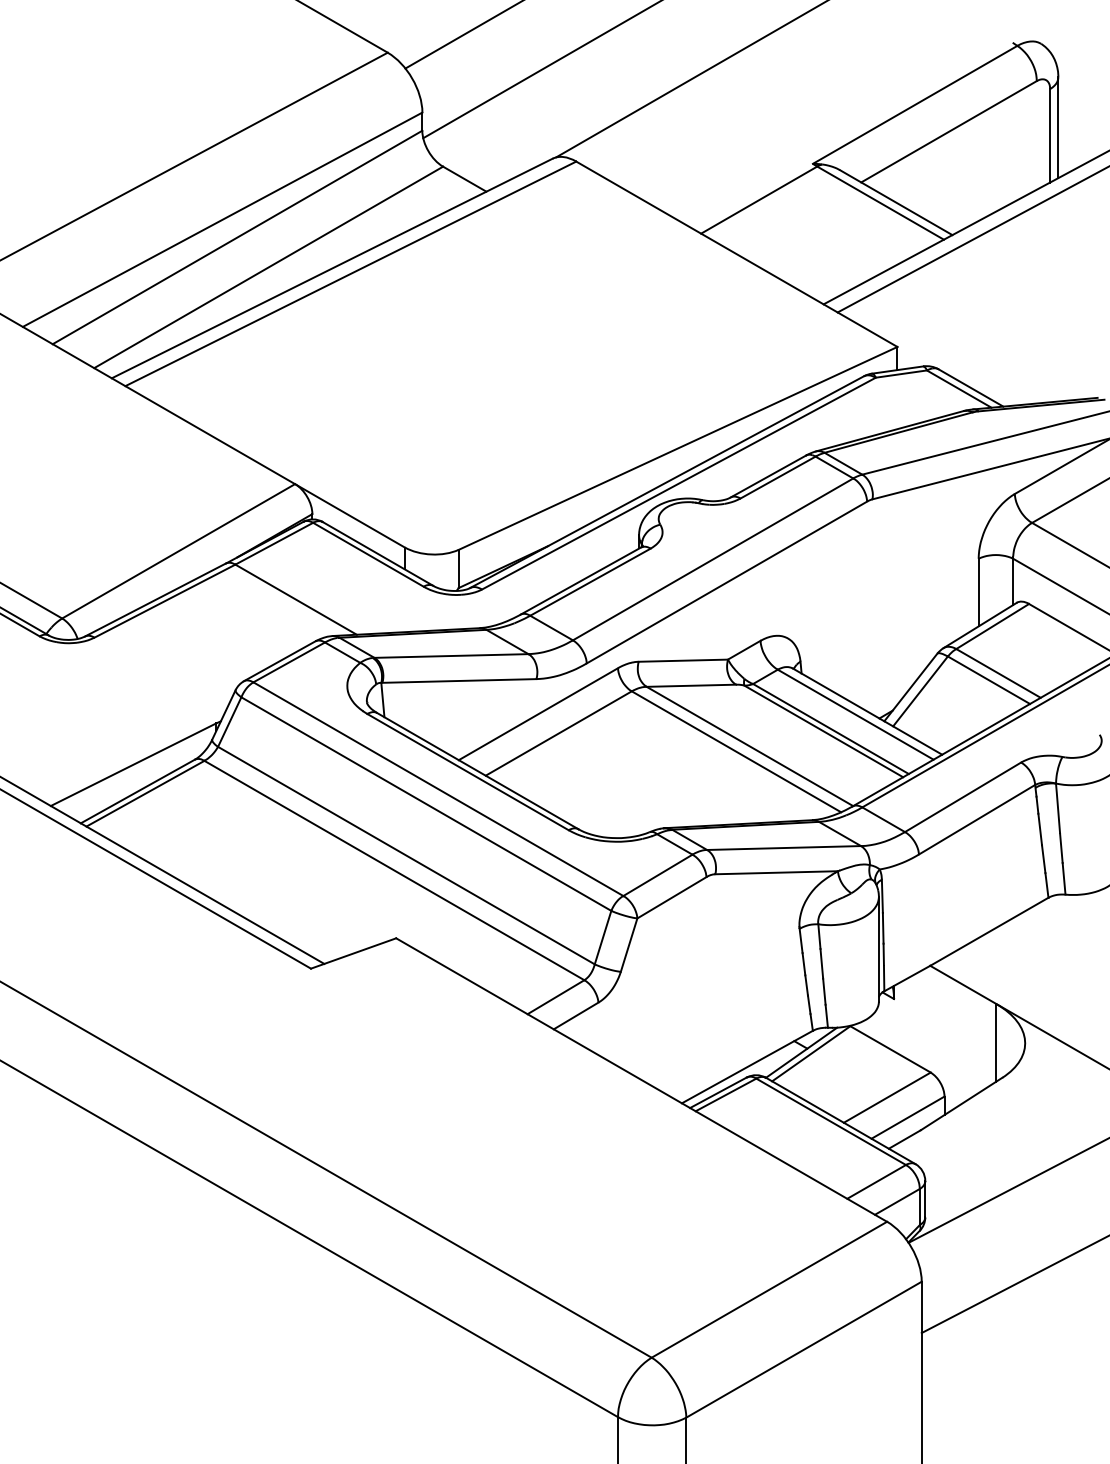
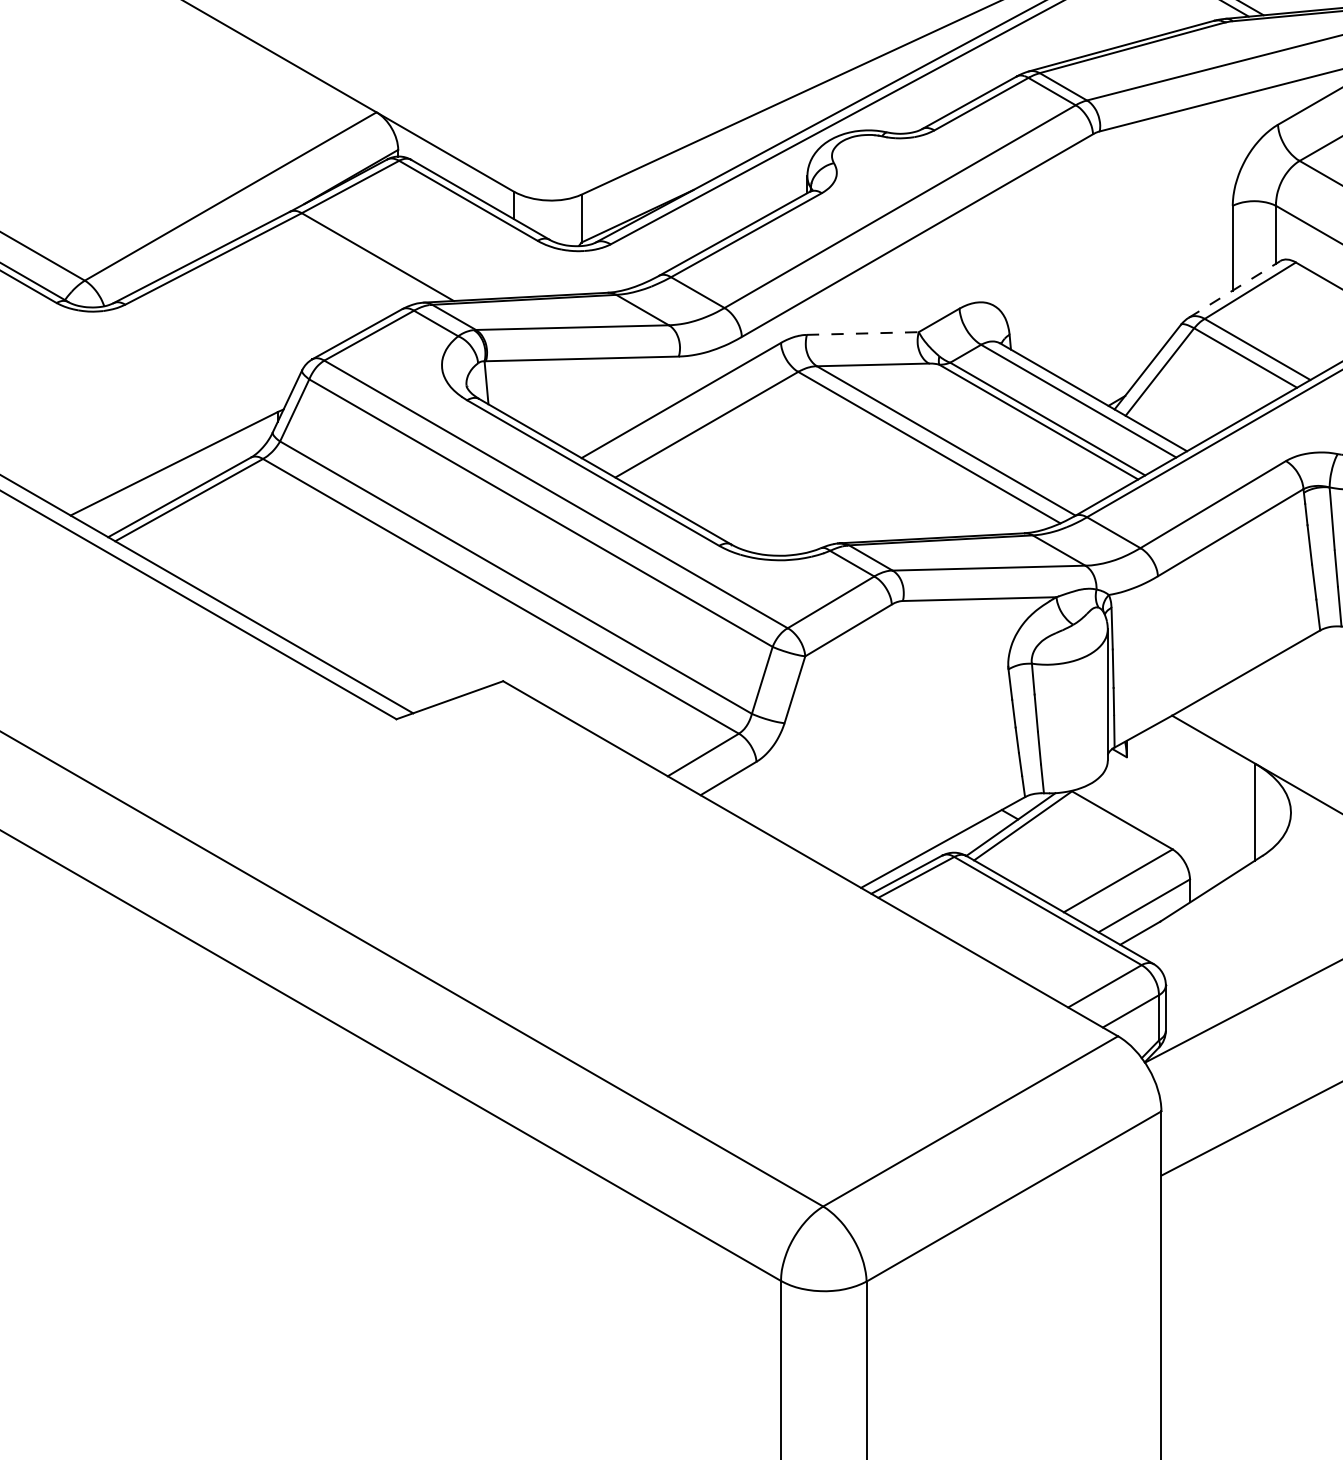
line: (980, 625) -> (1235, 289), solid -> dashed
line: (683, 660) -> (863, 333), solid -> dashed

